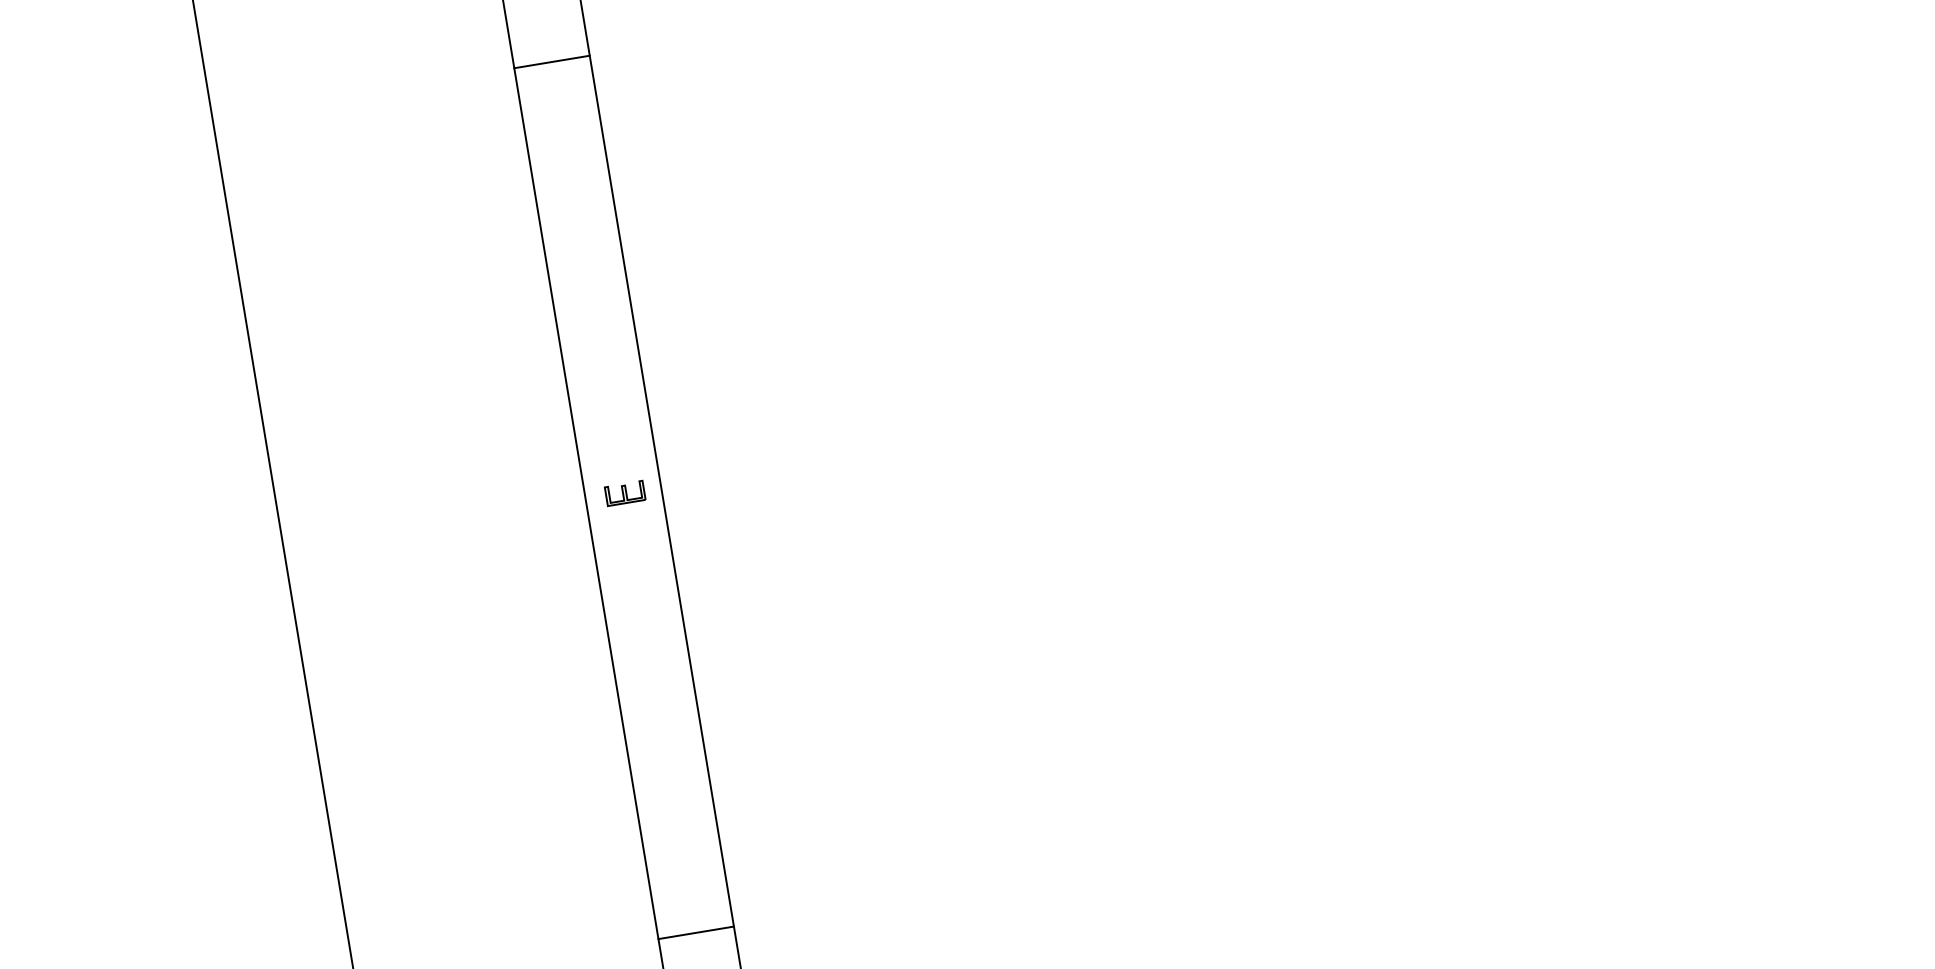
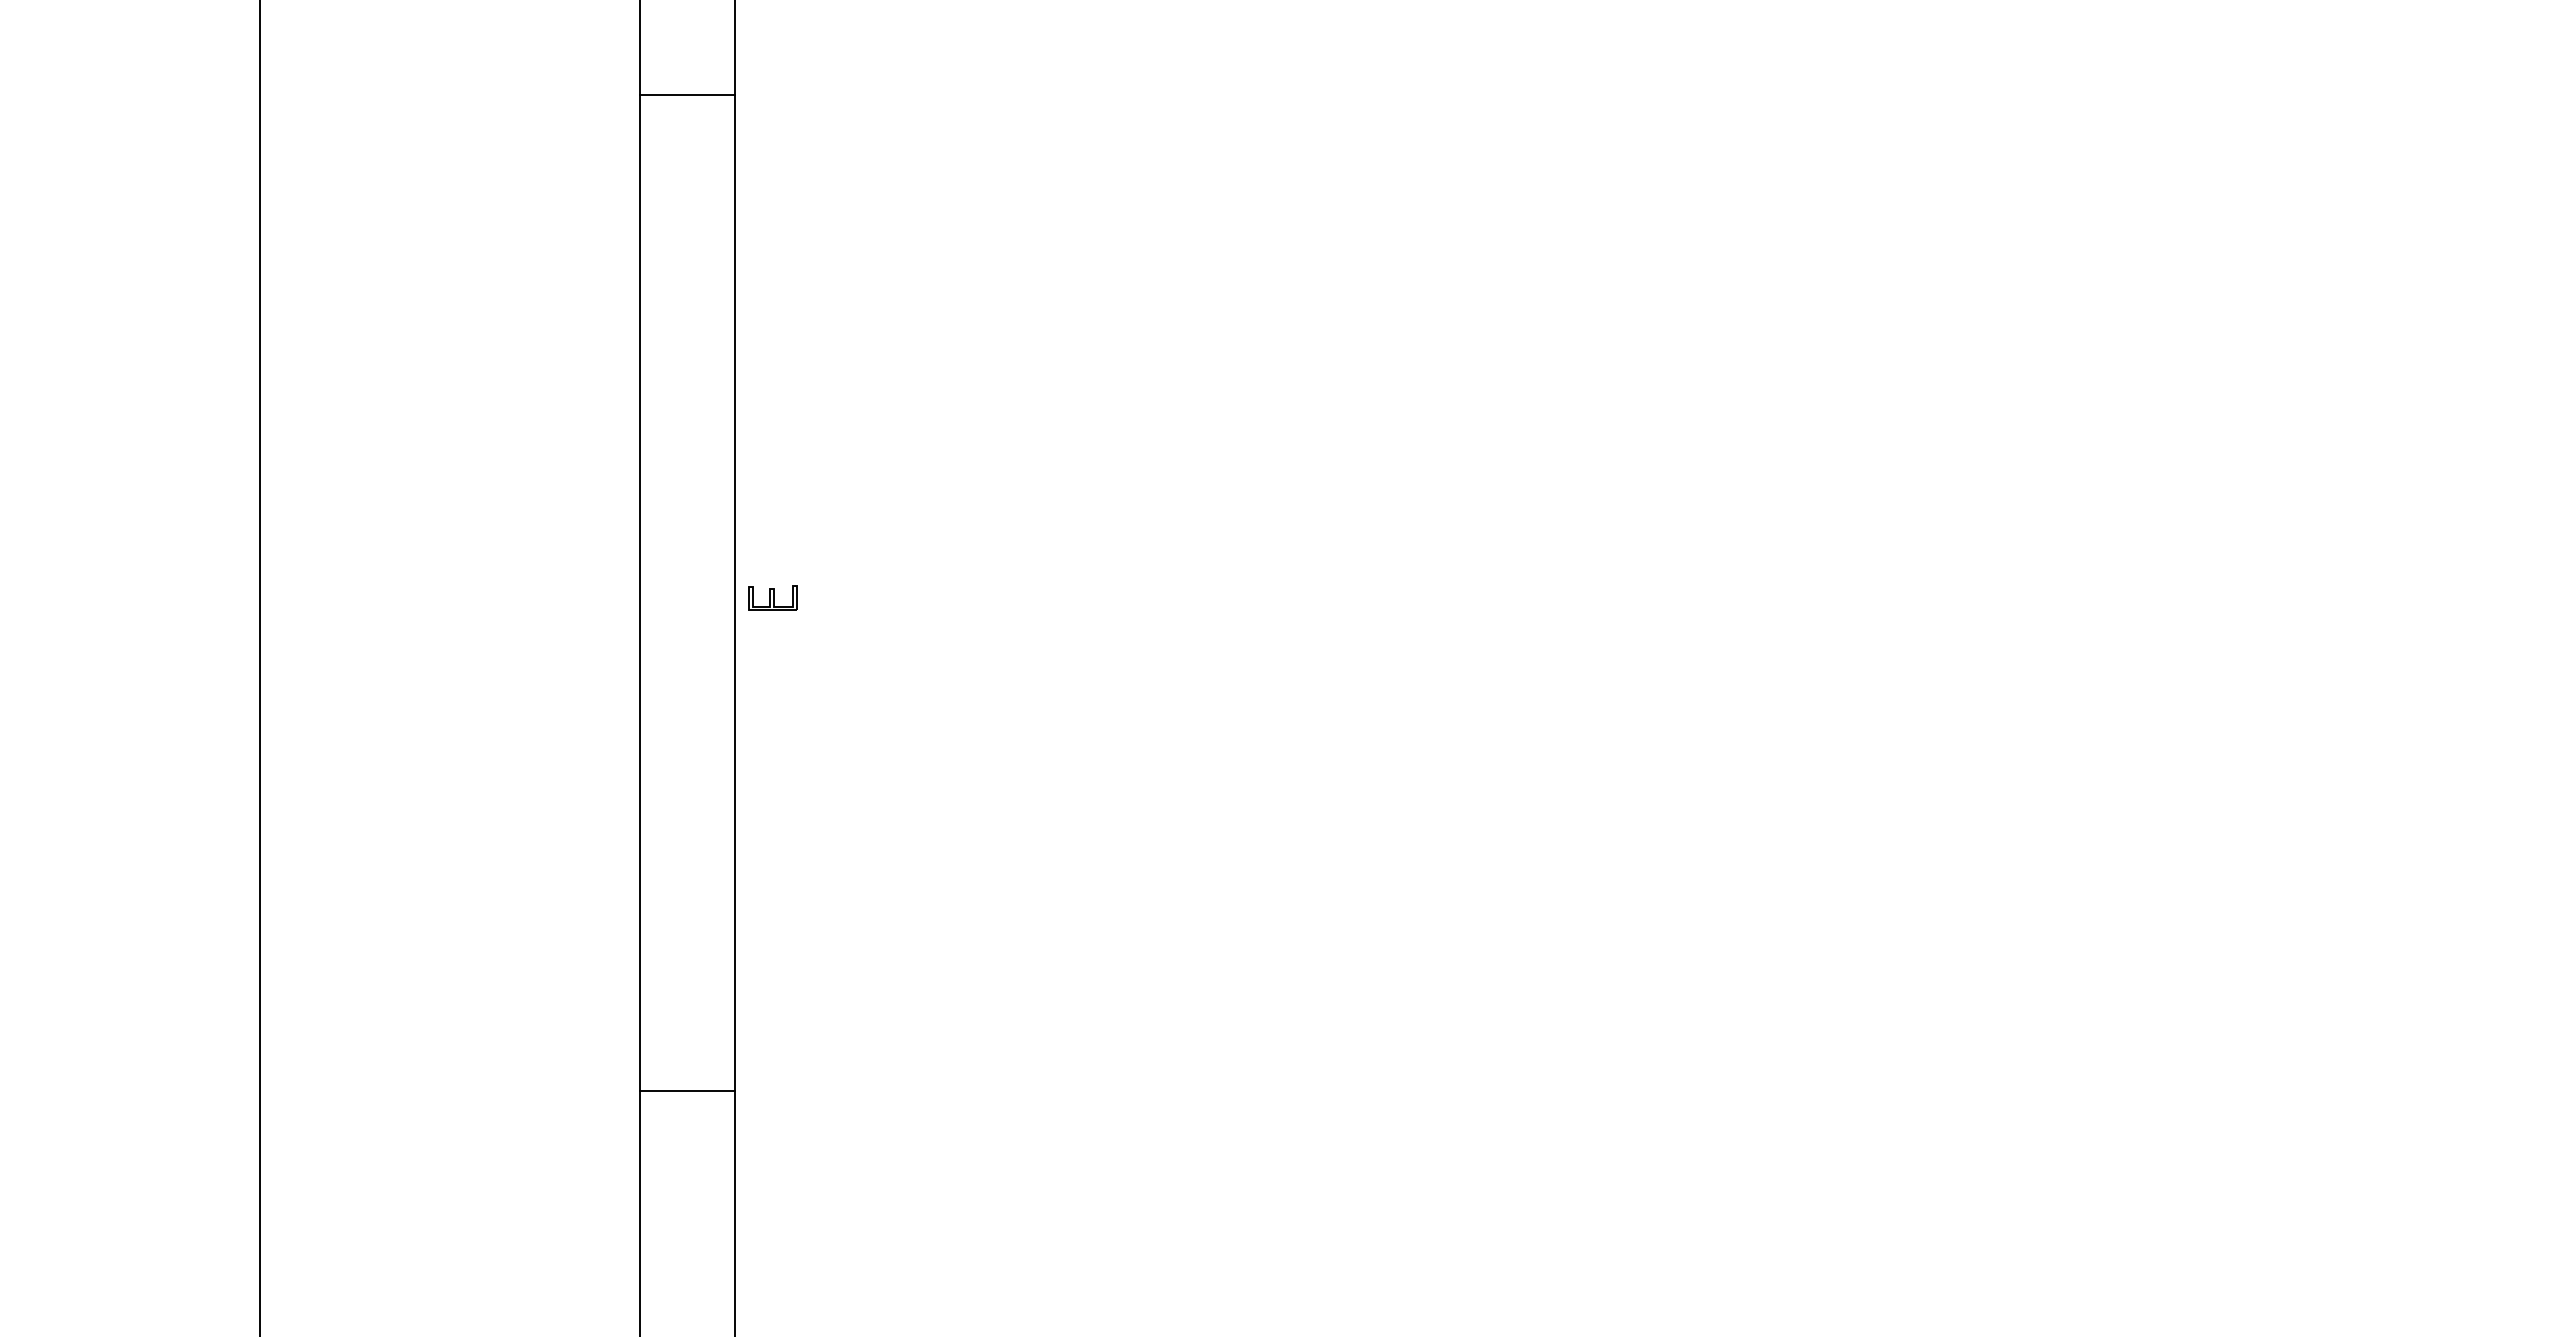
line: (551, 61) -> (687, 94), moved
part: (624, 492) -> (772, 597), moved
line: (696, 932) -> (687, 1090), moved

